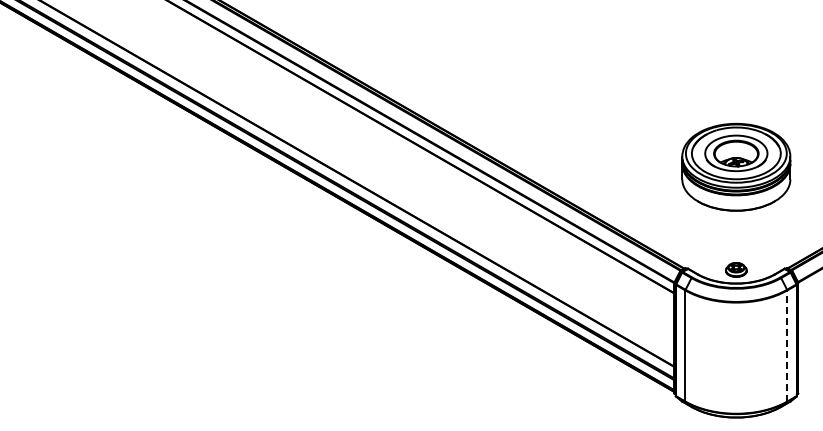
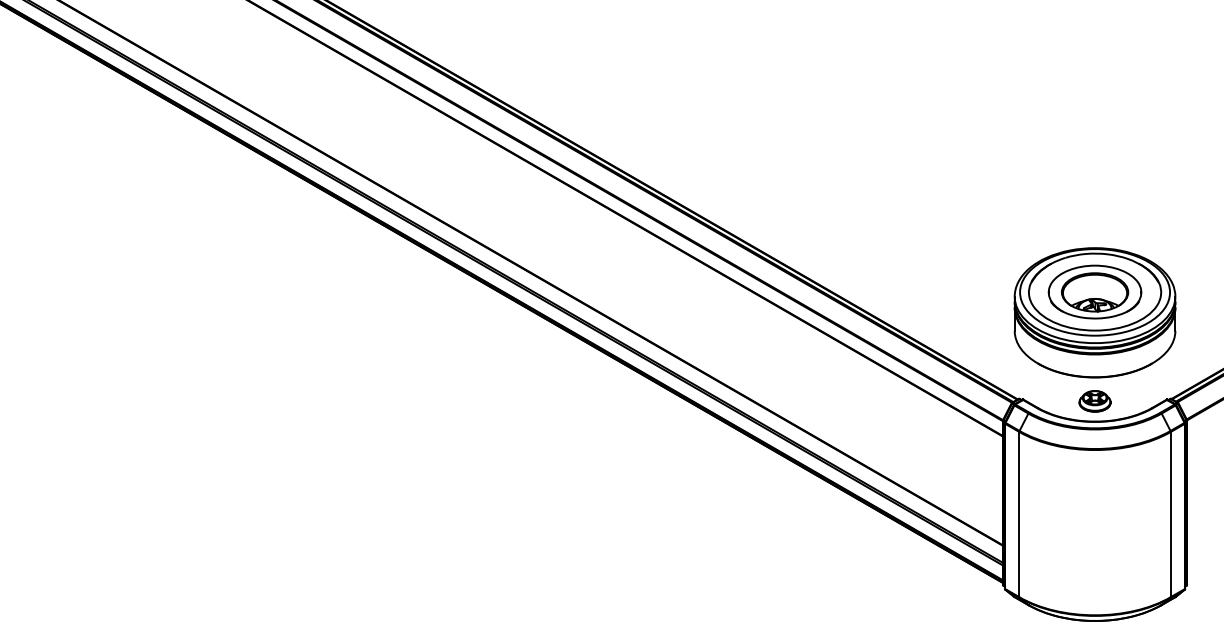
part: (736, 166) -> (1095, 311), moved
line: (787, 346) -> (1171, 515), dashed -> solid

